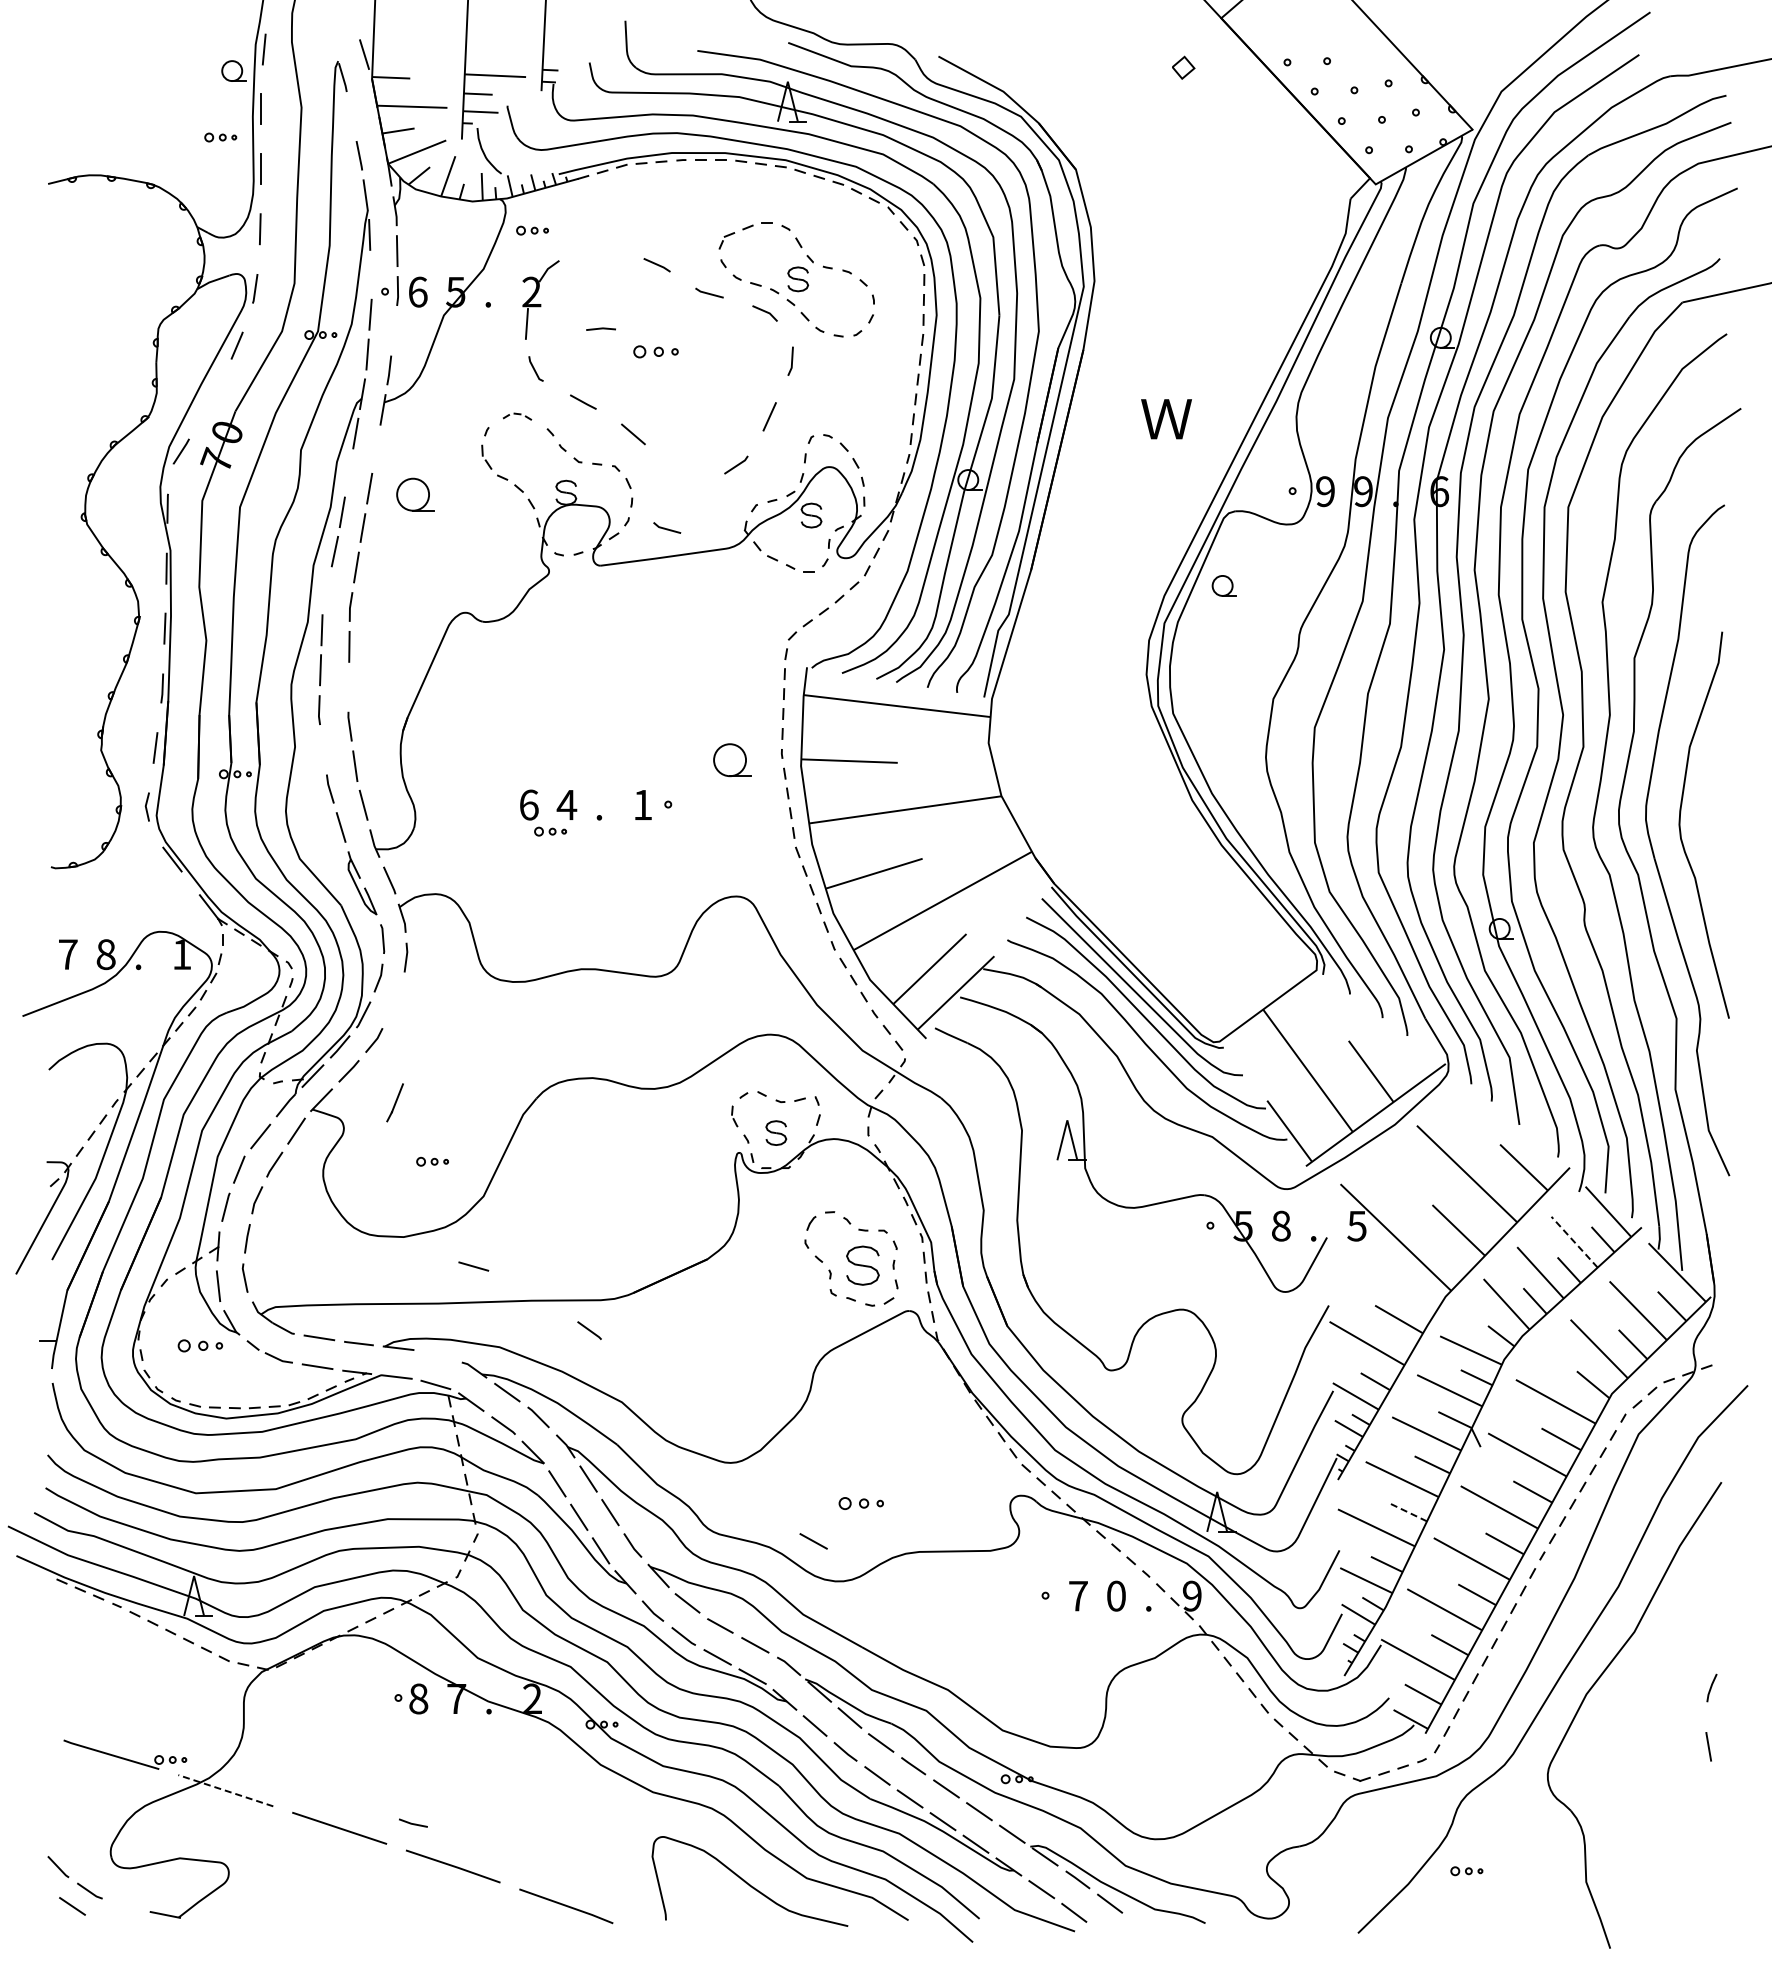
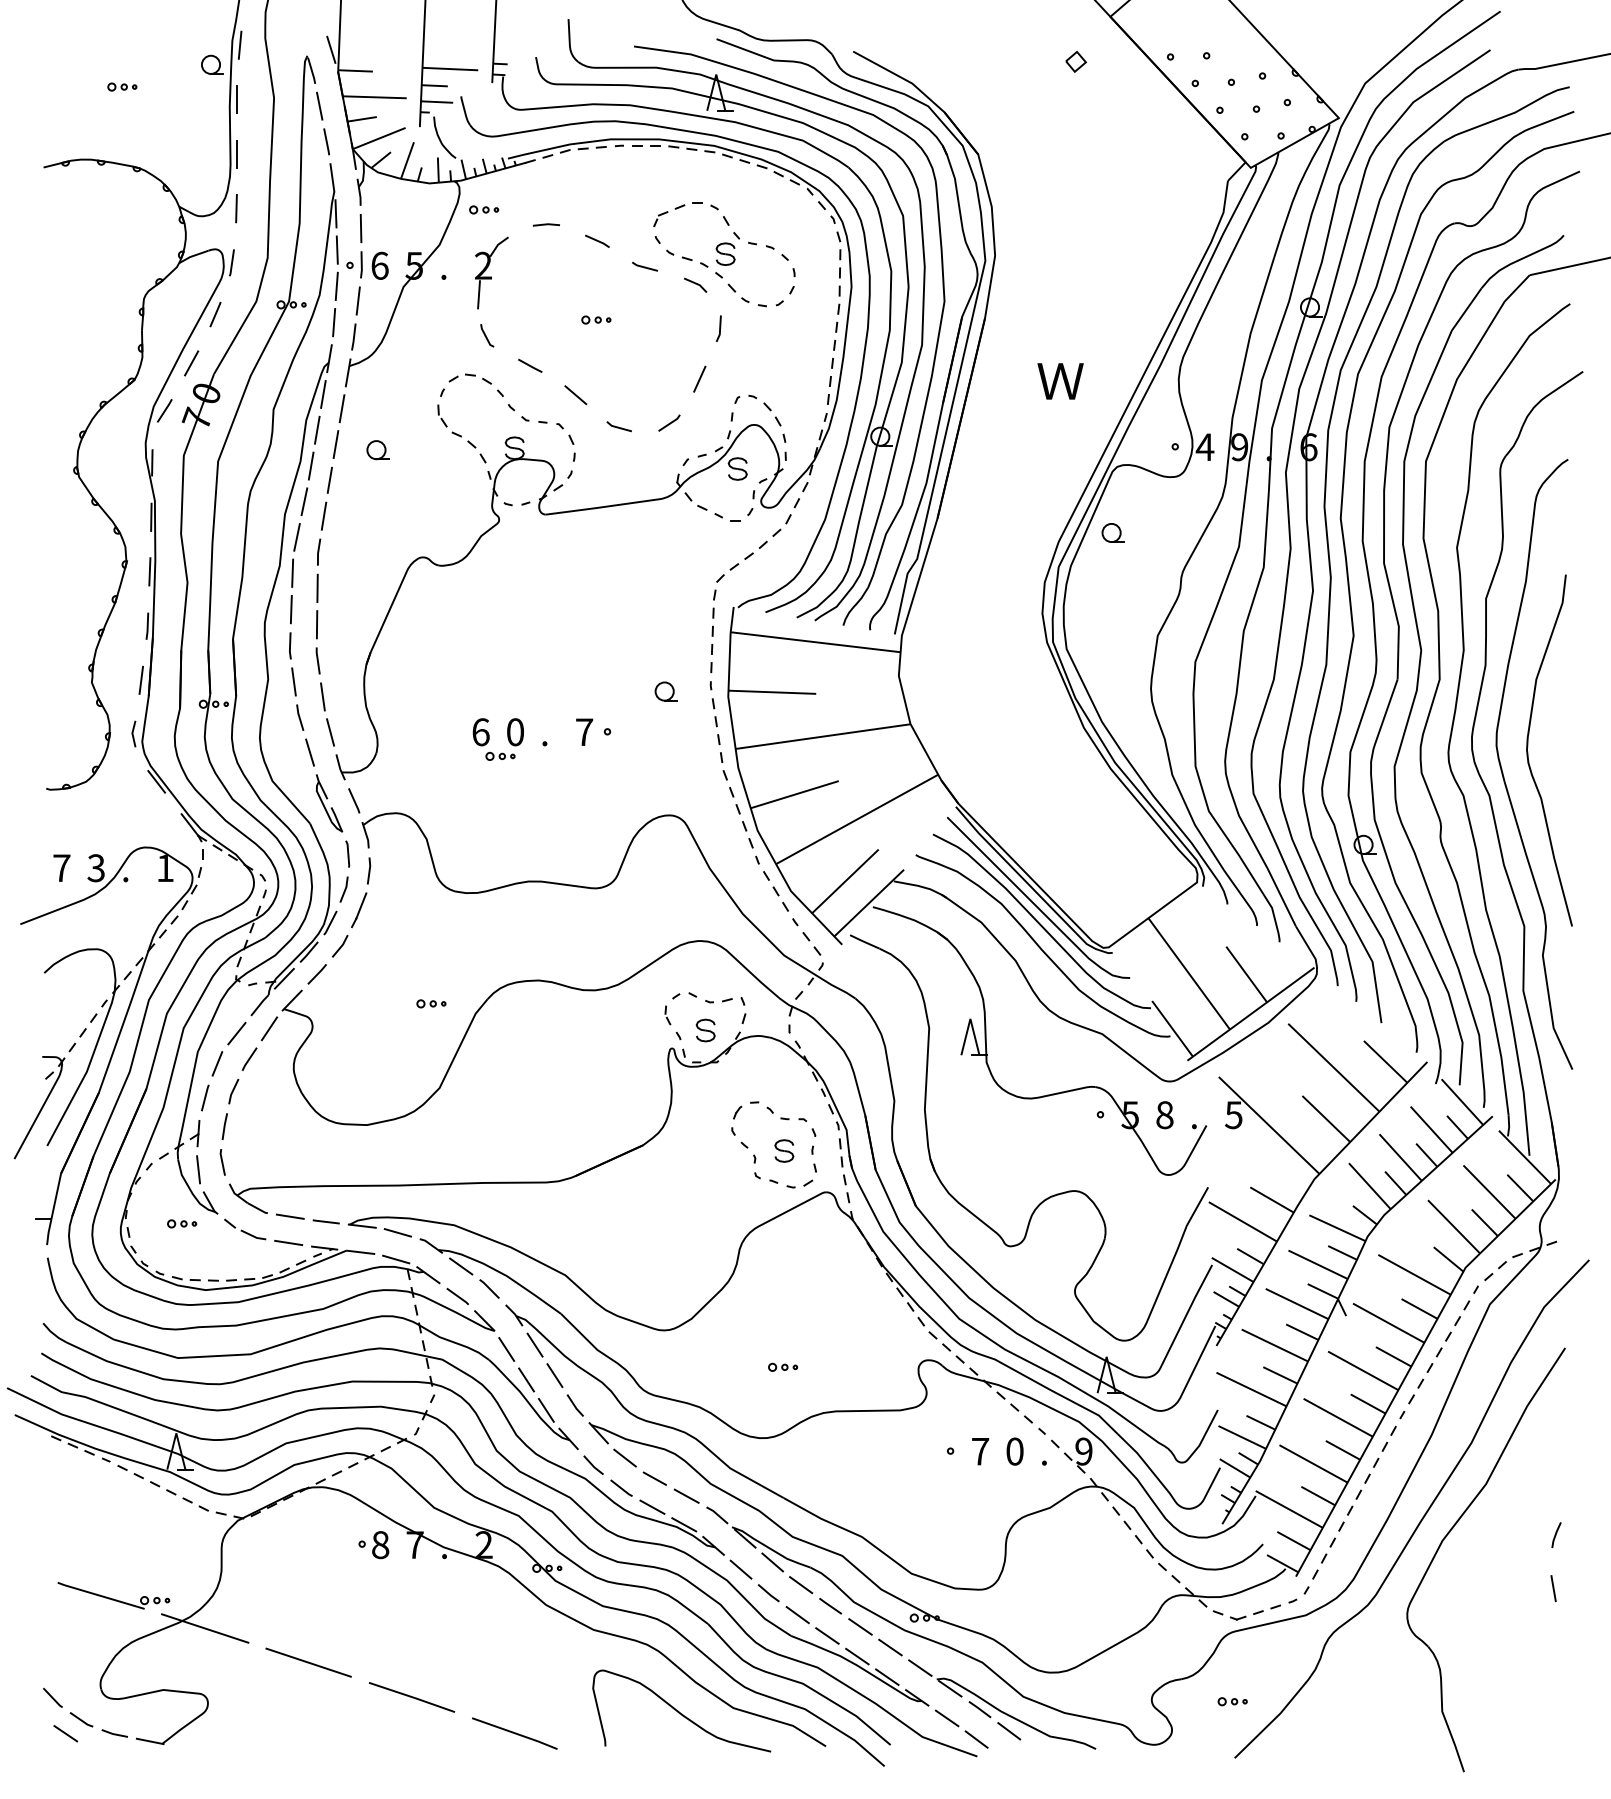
line: (351, 116) -> (319, 106), added
part: (220, 137) -> (122, 87), moved
line: (370, 274) -> (336, 249), added
line: (600, 328) -> (545, 224), moved
line: (393, 330) -> (357, 300), added
part: (655, 351) -> (595, 319), size x0.71
line: (210, 399) -> (191, 363), added
part: (517, 416) -> (470, 378), size x1.67
line: (375, 449) -> (341, 408), added
line: (348, 472) -> (316, 429), added
text: (1325, 491) -> (1205, 447), 9 -> 4
part: (415, 494) -> (377, 449), size x0.62
line: (667, 528) -> (619, 427), moved
line: (326, 590) -> (296, 537), added
line: (348, 686) -> (316, 624), added
line: (323, 749) -> (294, 681), added
part: (732, 760) -> (665, 691), size x0.62
text: (566, 804) -> (514, 731), 4 -> 0
text: (642, 804) -> (584, 731), 1 -> 7
text: (105, 954) -> (95, 868), 8 -> 3
line: (394, 1102) -> (358, 909), moved
part: (432, 1161) -> (431, 1003), moved
line: (1574, 1241) -> (1431, 1129), dashed -> solid
part: (862, 1265) -> (784, 1150), size x0.62
line: (473, 1266) -> (397, 1232), moved
line: (589, 1330) -> (535, 1210), removed
part: (200, 1345) -> (182, 1223), size x0.71
part: (861, 1503) -> (783, 1367), size x0.71
line: (1408, 1512) -> (1280, 1375), dashed -> solid
line: (813, 1541) -> (739, 1401), removed
line: (225, 1790) -> (204, 1628), dashed -> solid
line: (413, 1823) -> (114, 1733), moved
part: (1466, 1871) -> (1232, 1701), moved

